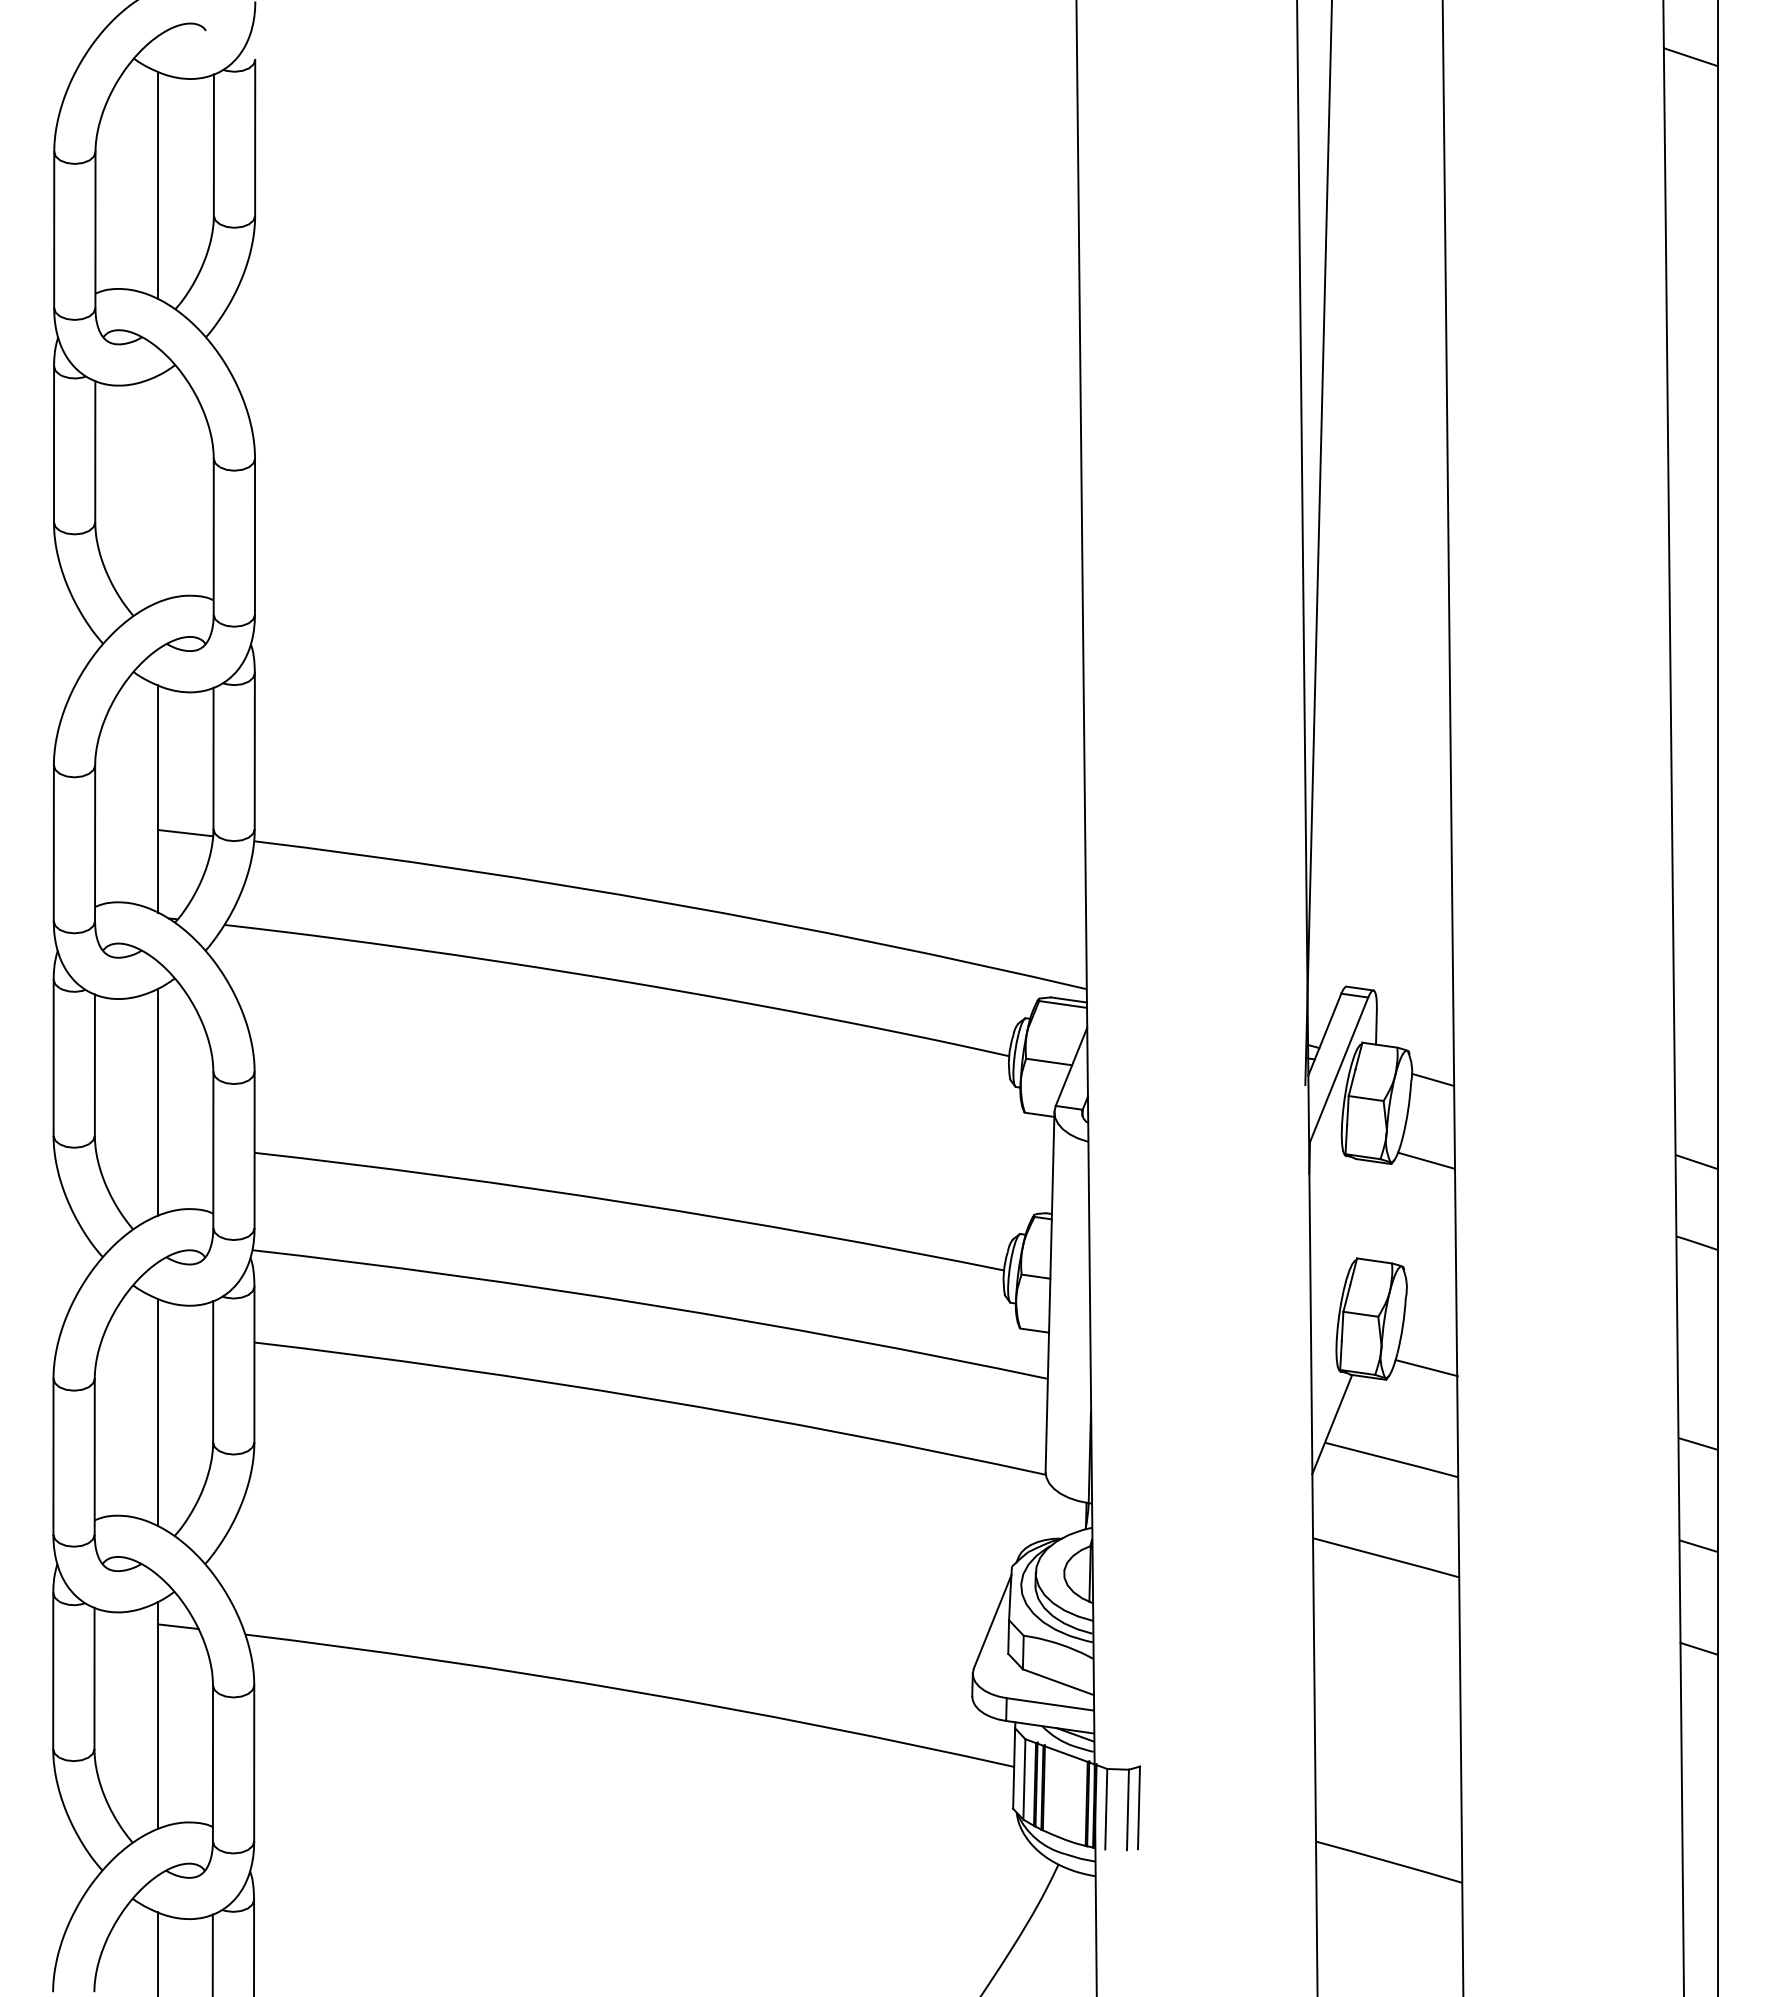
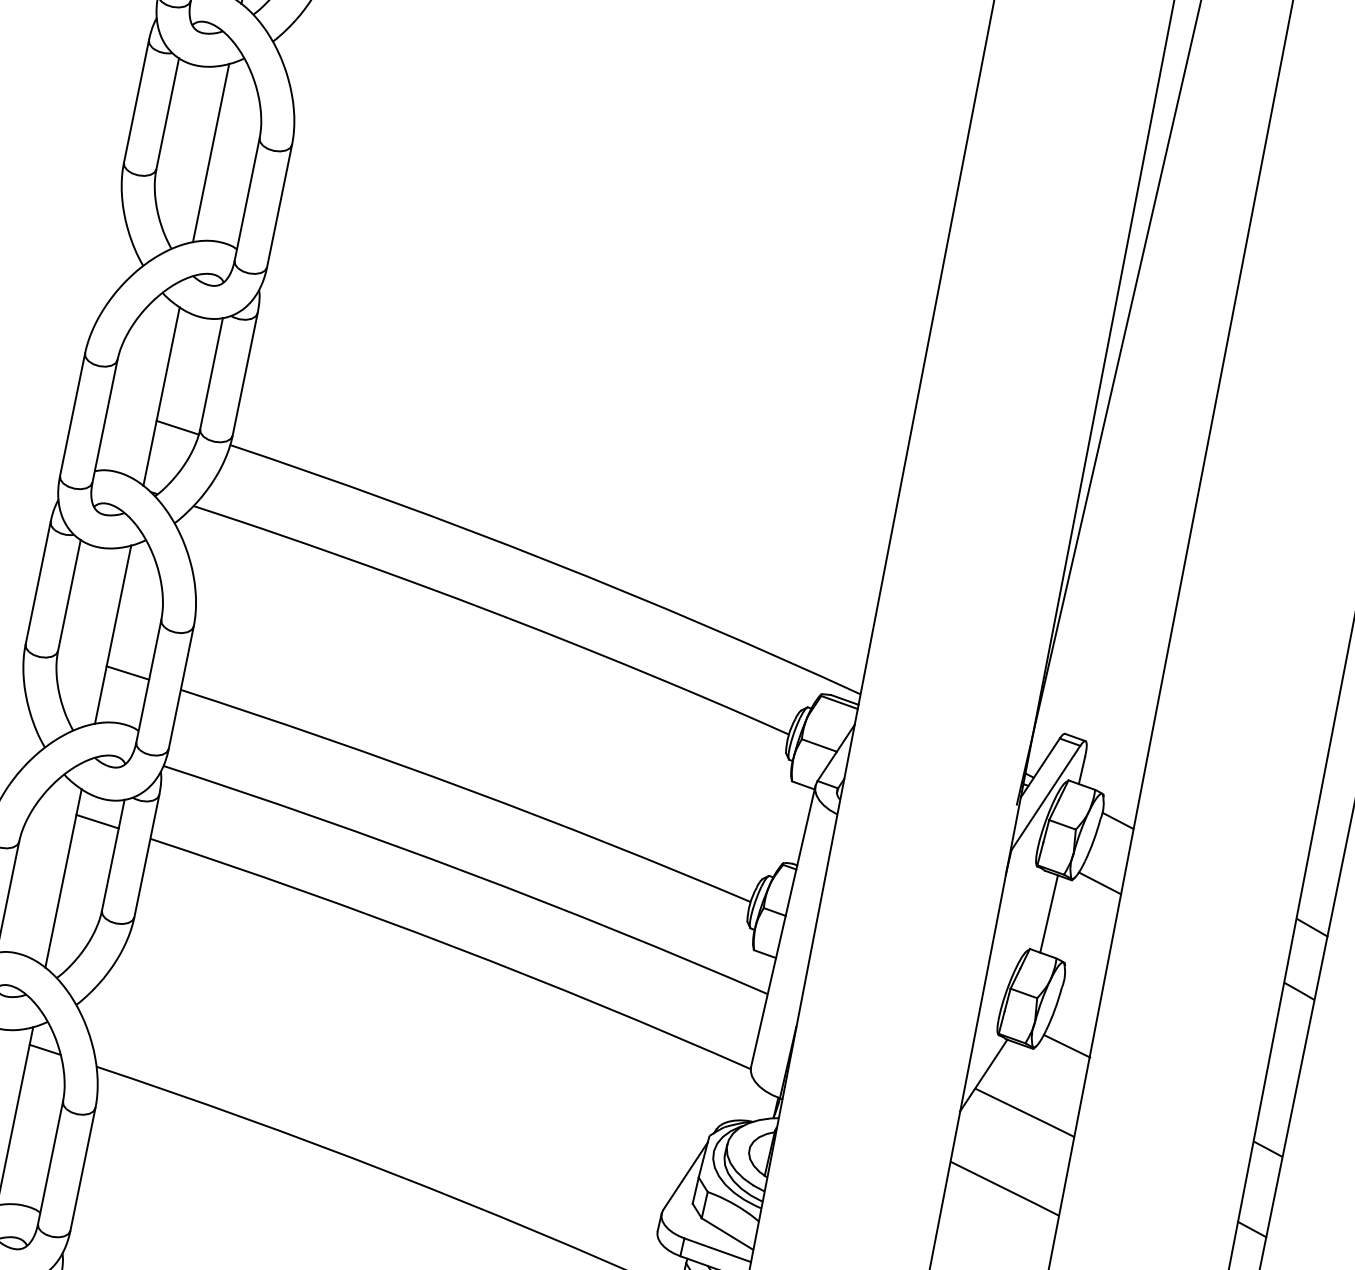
line: (158, 488) -> (211, 152), added
line: (185, 1145) -> (127, 673), added
line: (1371, 1210) -> (1048, 913), added
line: (185, 1334) -> (97, 821), added

